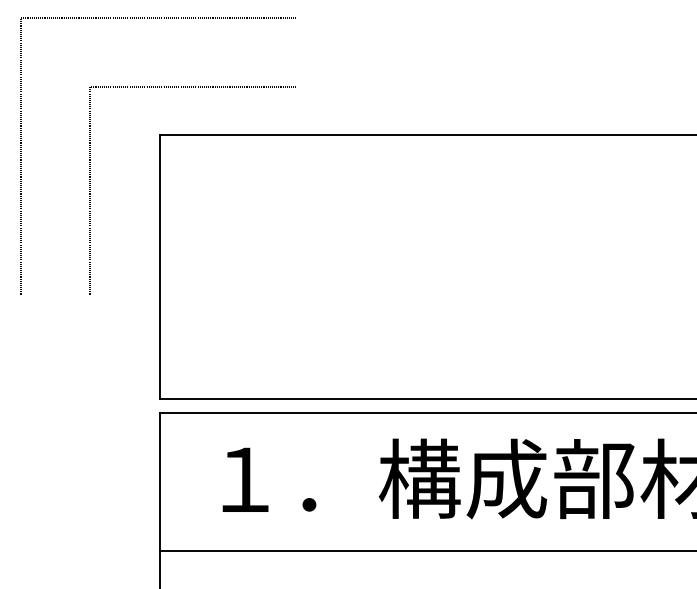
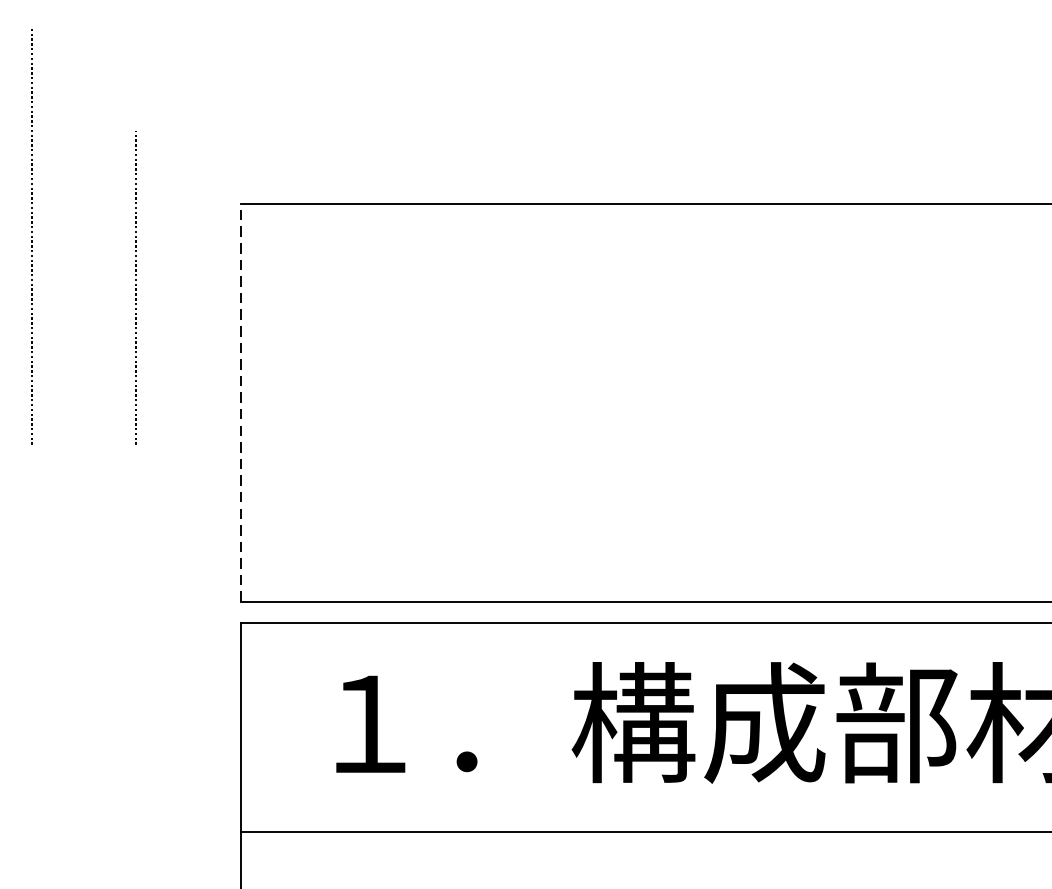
line: (159, 17) -> (240, 26), removed
line: (194, 86) -> (293, 130), removed
line: (159, 267) -> (240, 403), solid -> dashed

